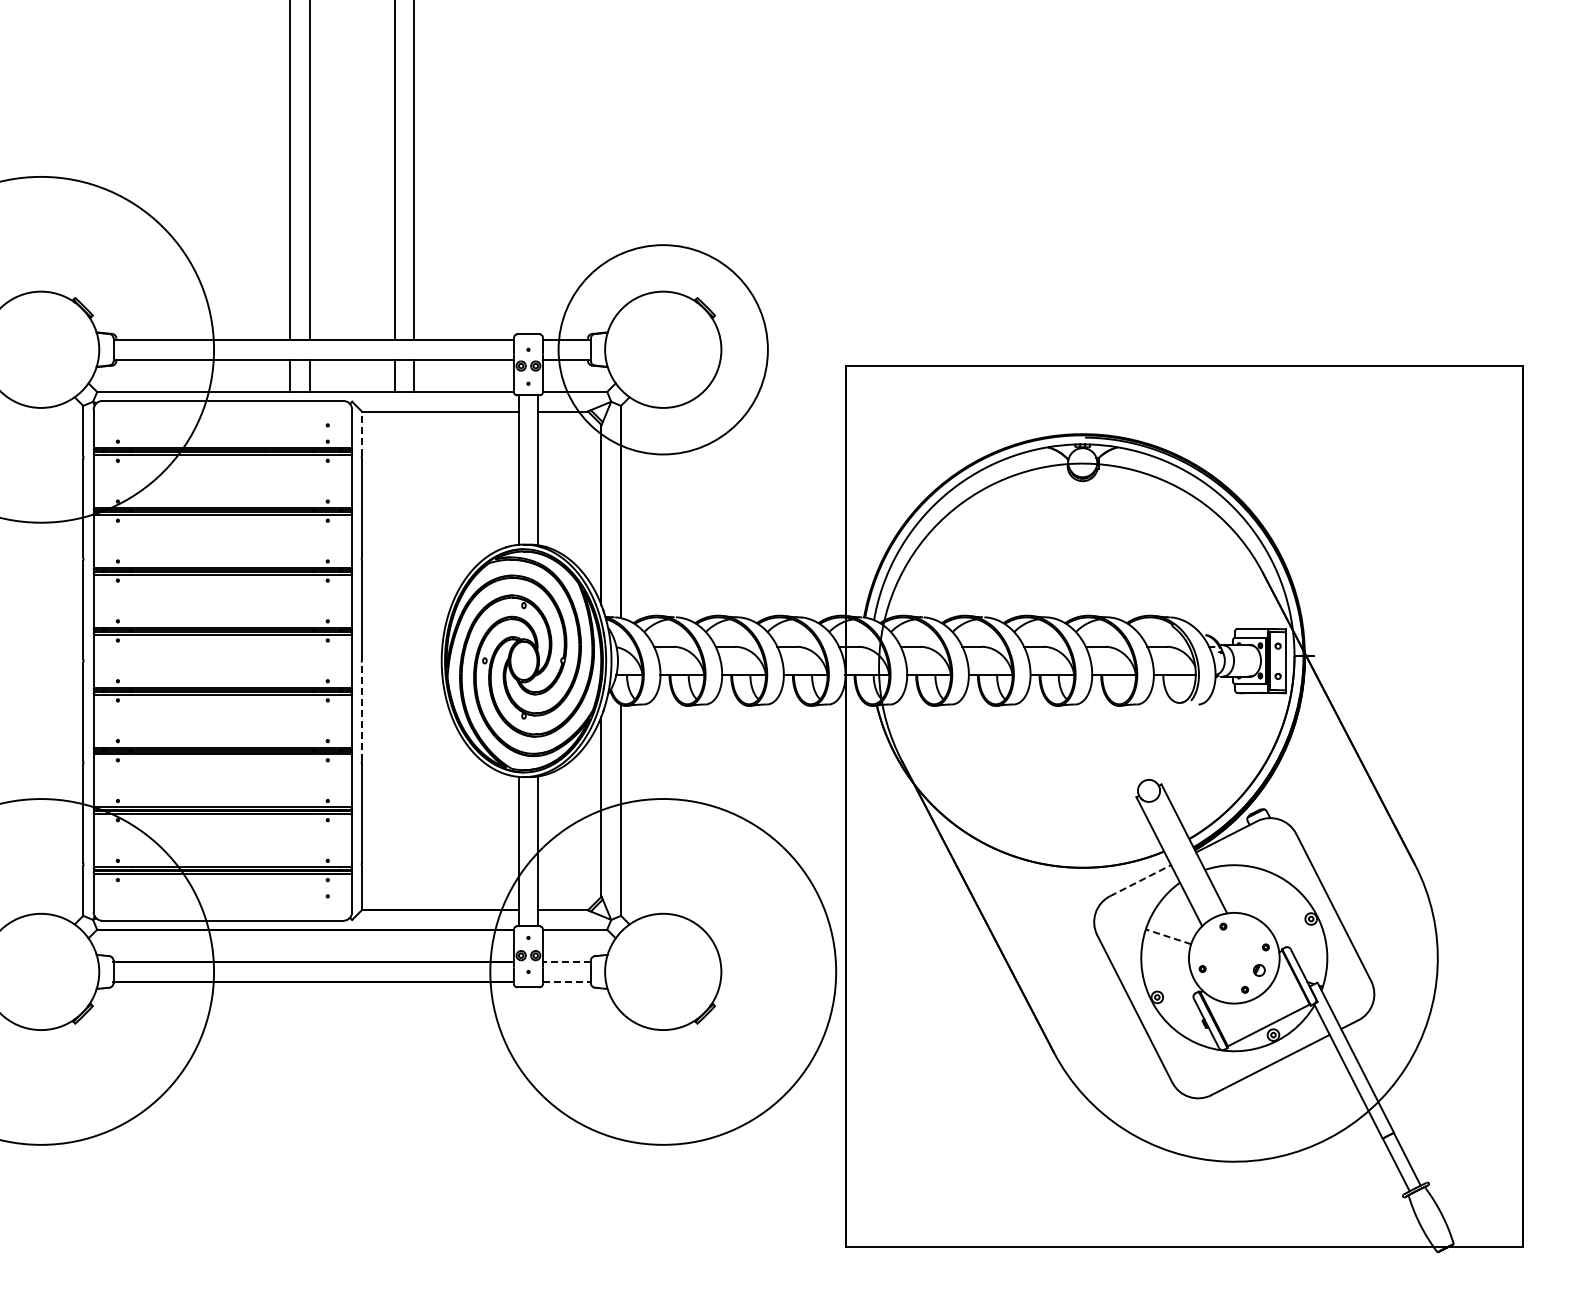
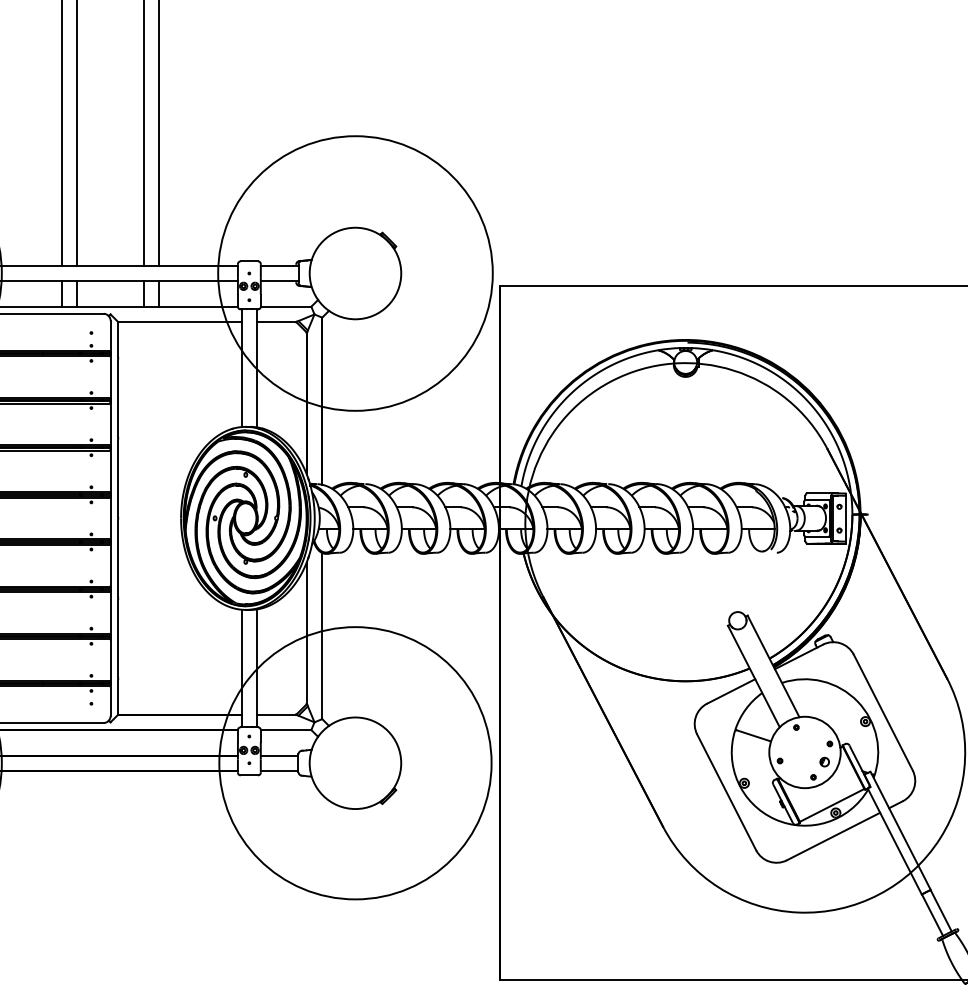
circle: (662, 349) -> (354, 273), size x1.67
line: (361, 433) -> (117, 339), dashed -> solid
line: (361, 711) -> (117, 558), dashed -> solid
line: (1141, 880) -> (731, 691), dashed -> solid
line: (1169, 937) -> (753, 736), dashed -> solid
line: (566, 962) -> (279, 755), dashed -> solid
line: (566, 981) -> (279, 770), dashed -> solid

